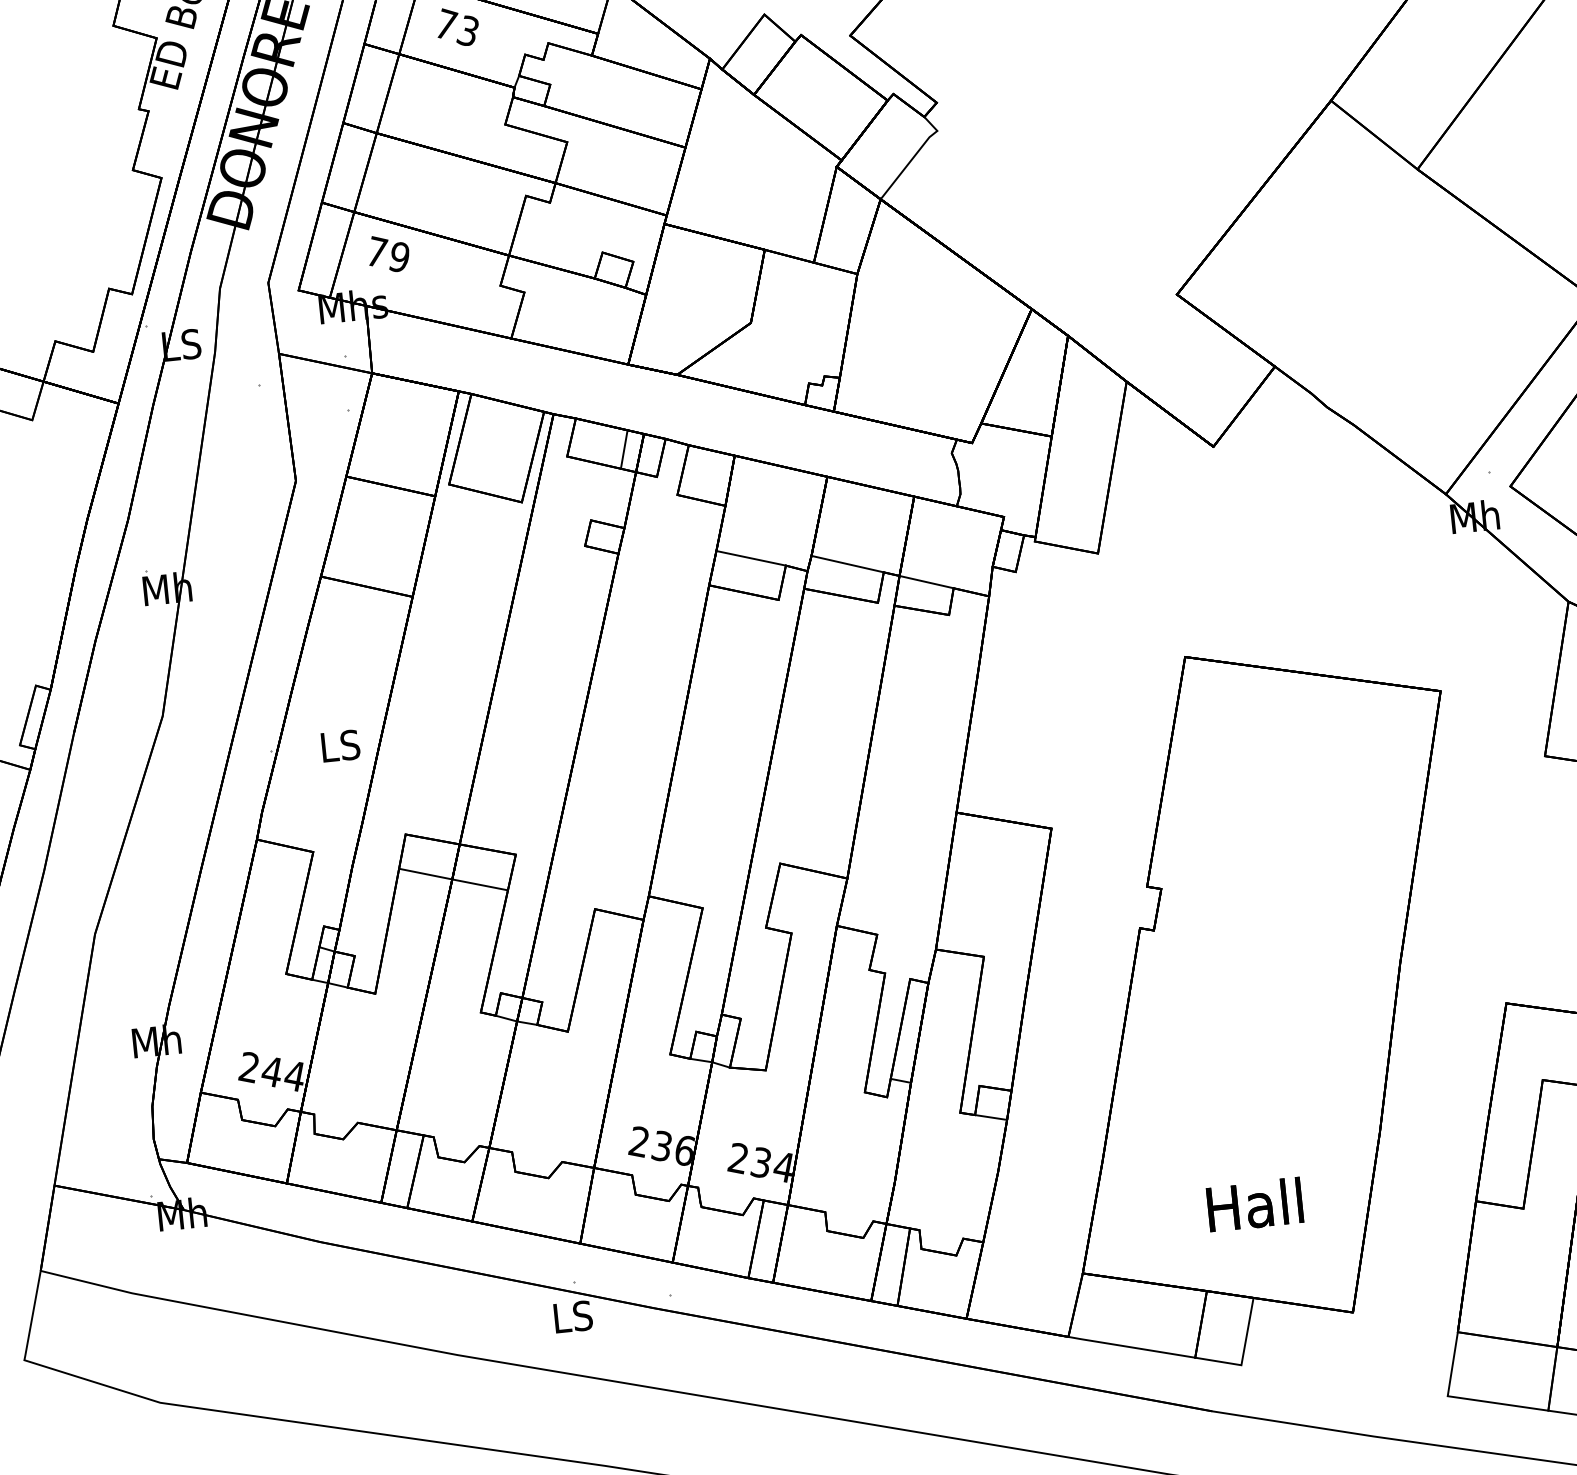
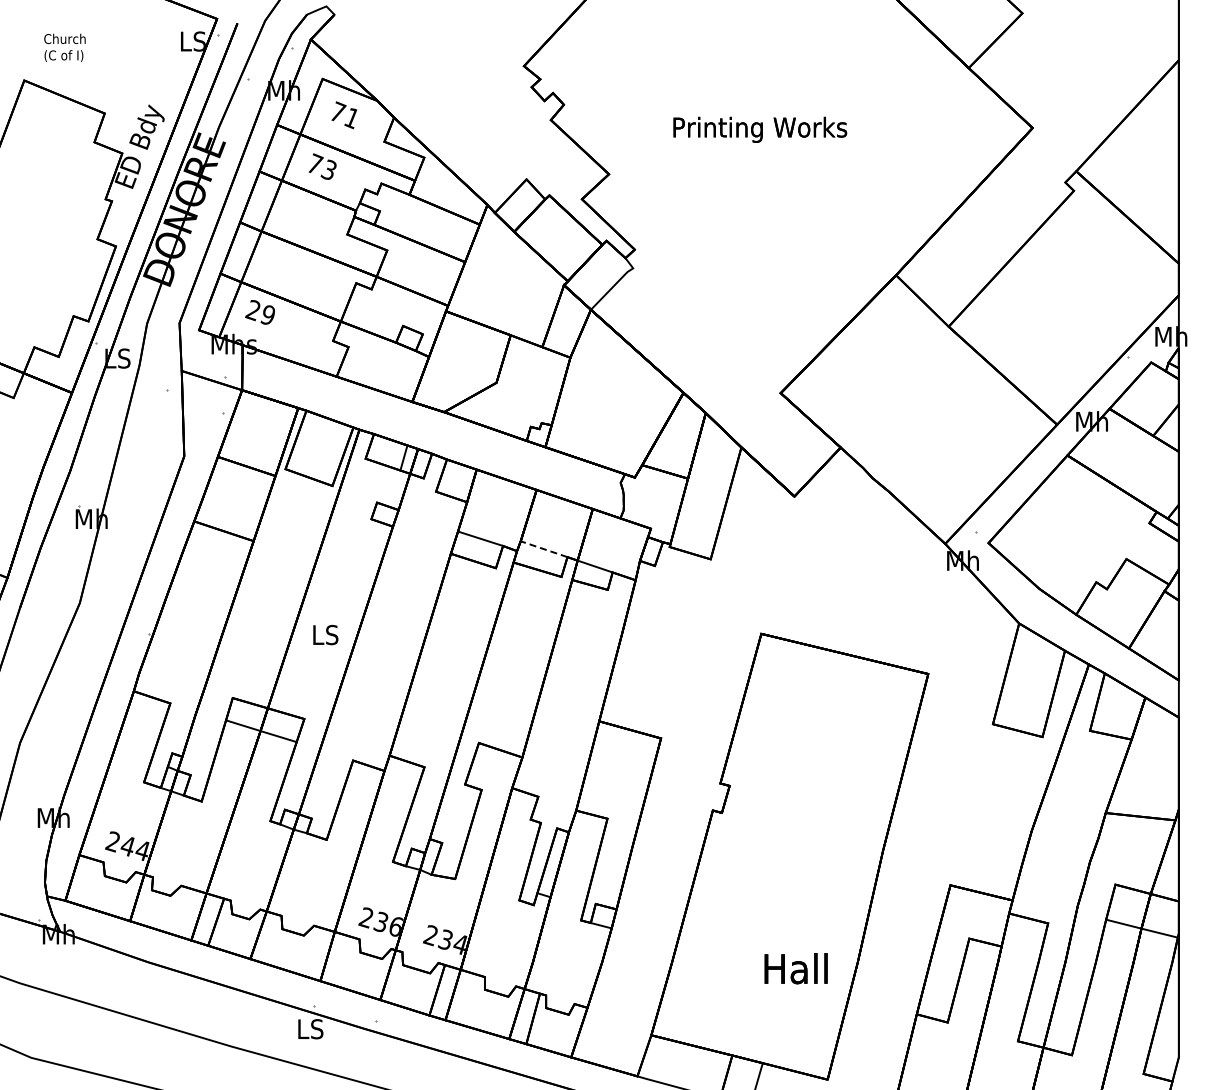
text: (376, 252) -> (253, 310), 79 -> 29
line: (848, 564) -> (544, 549), solid -> dashed
text: (340, 746) -> (325, 635), moved
text: (1254, 1204) -> (795, 968), moved

